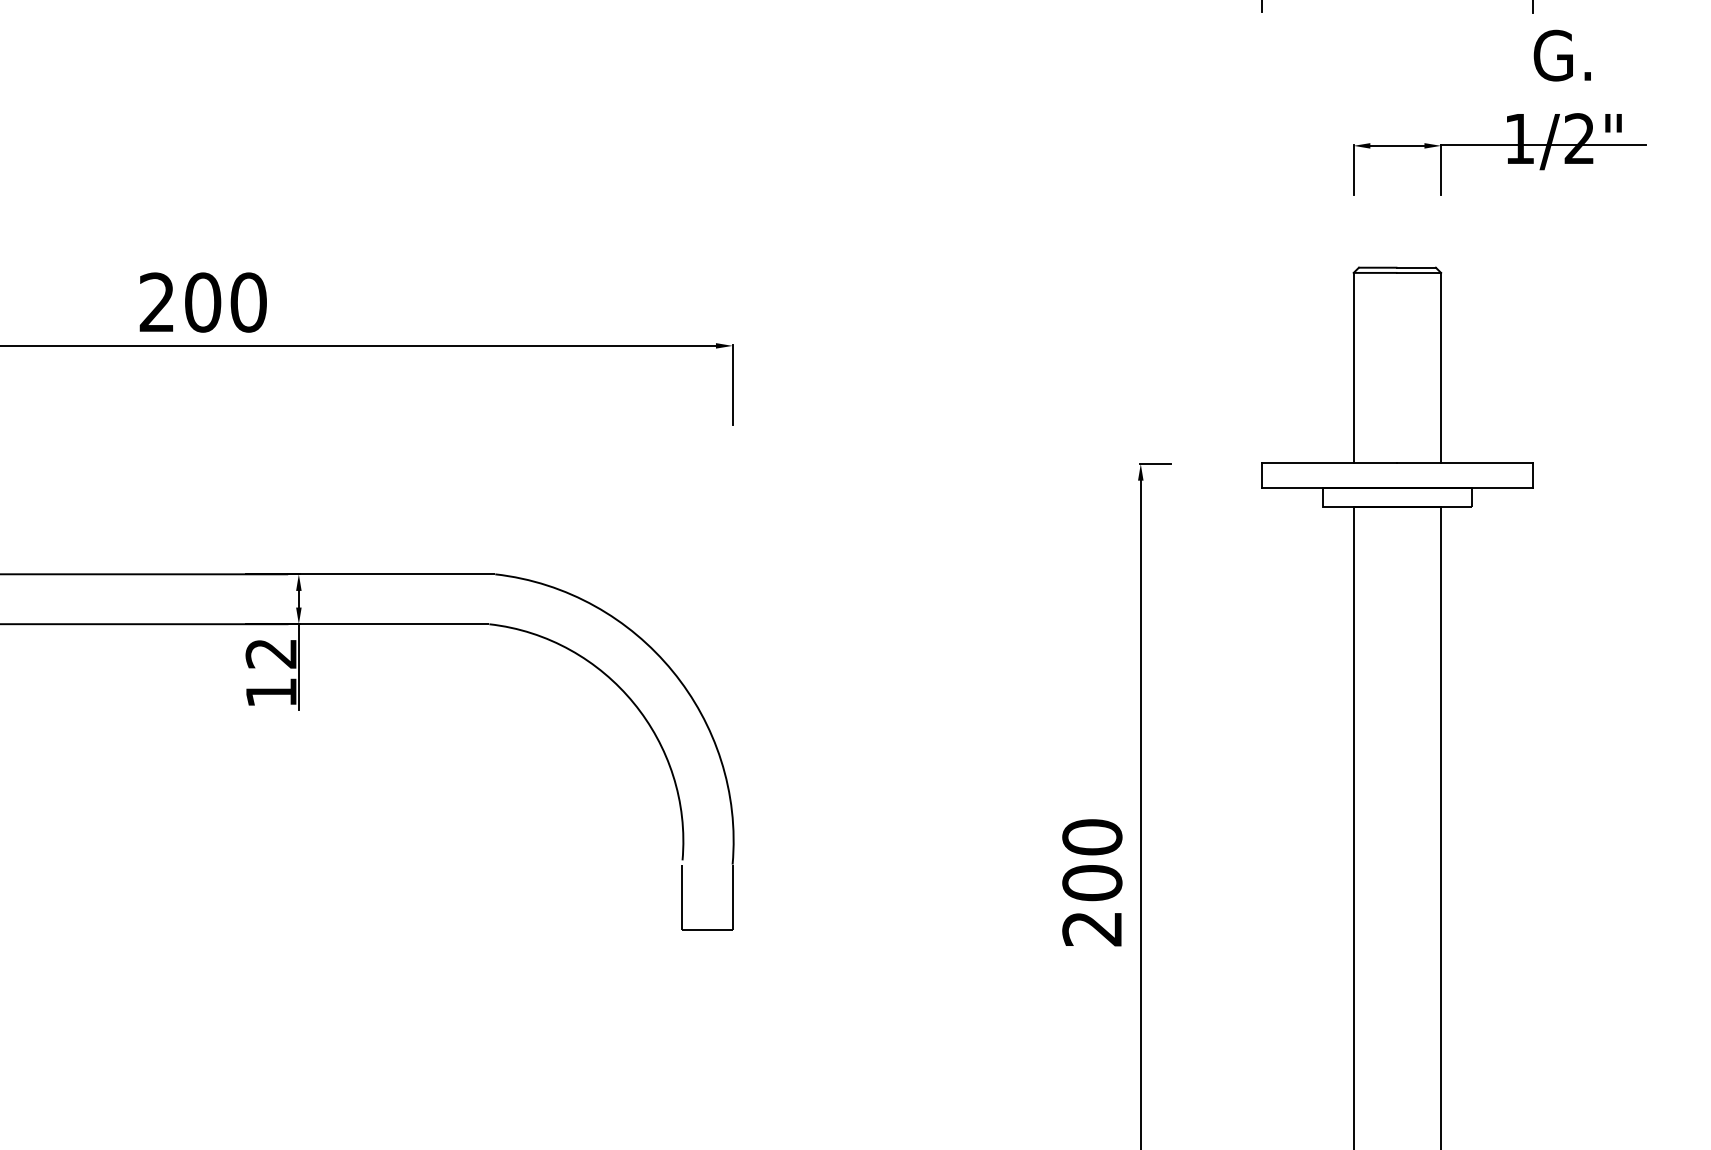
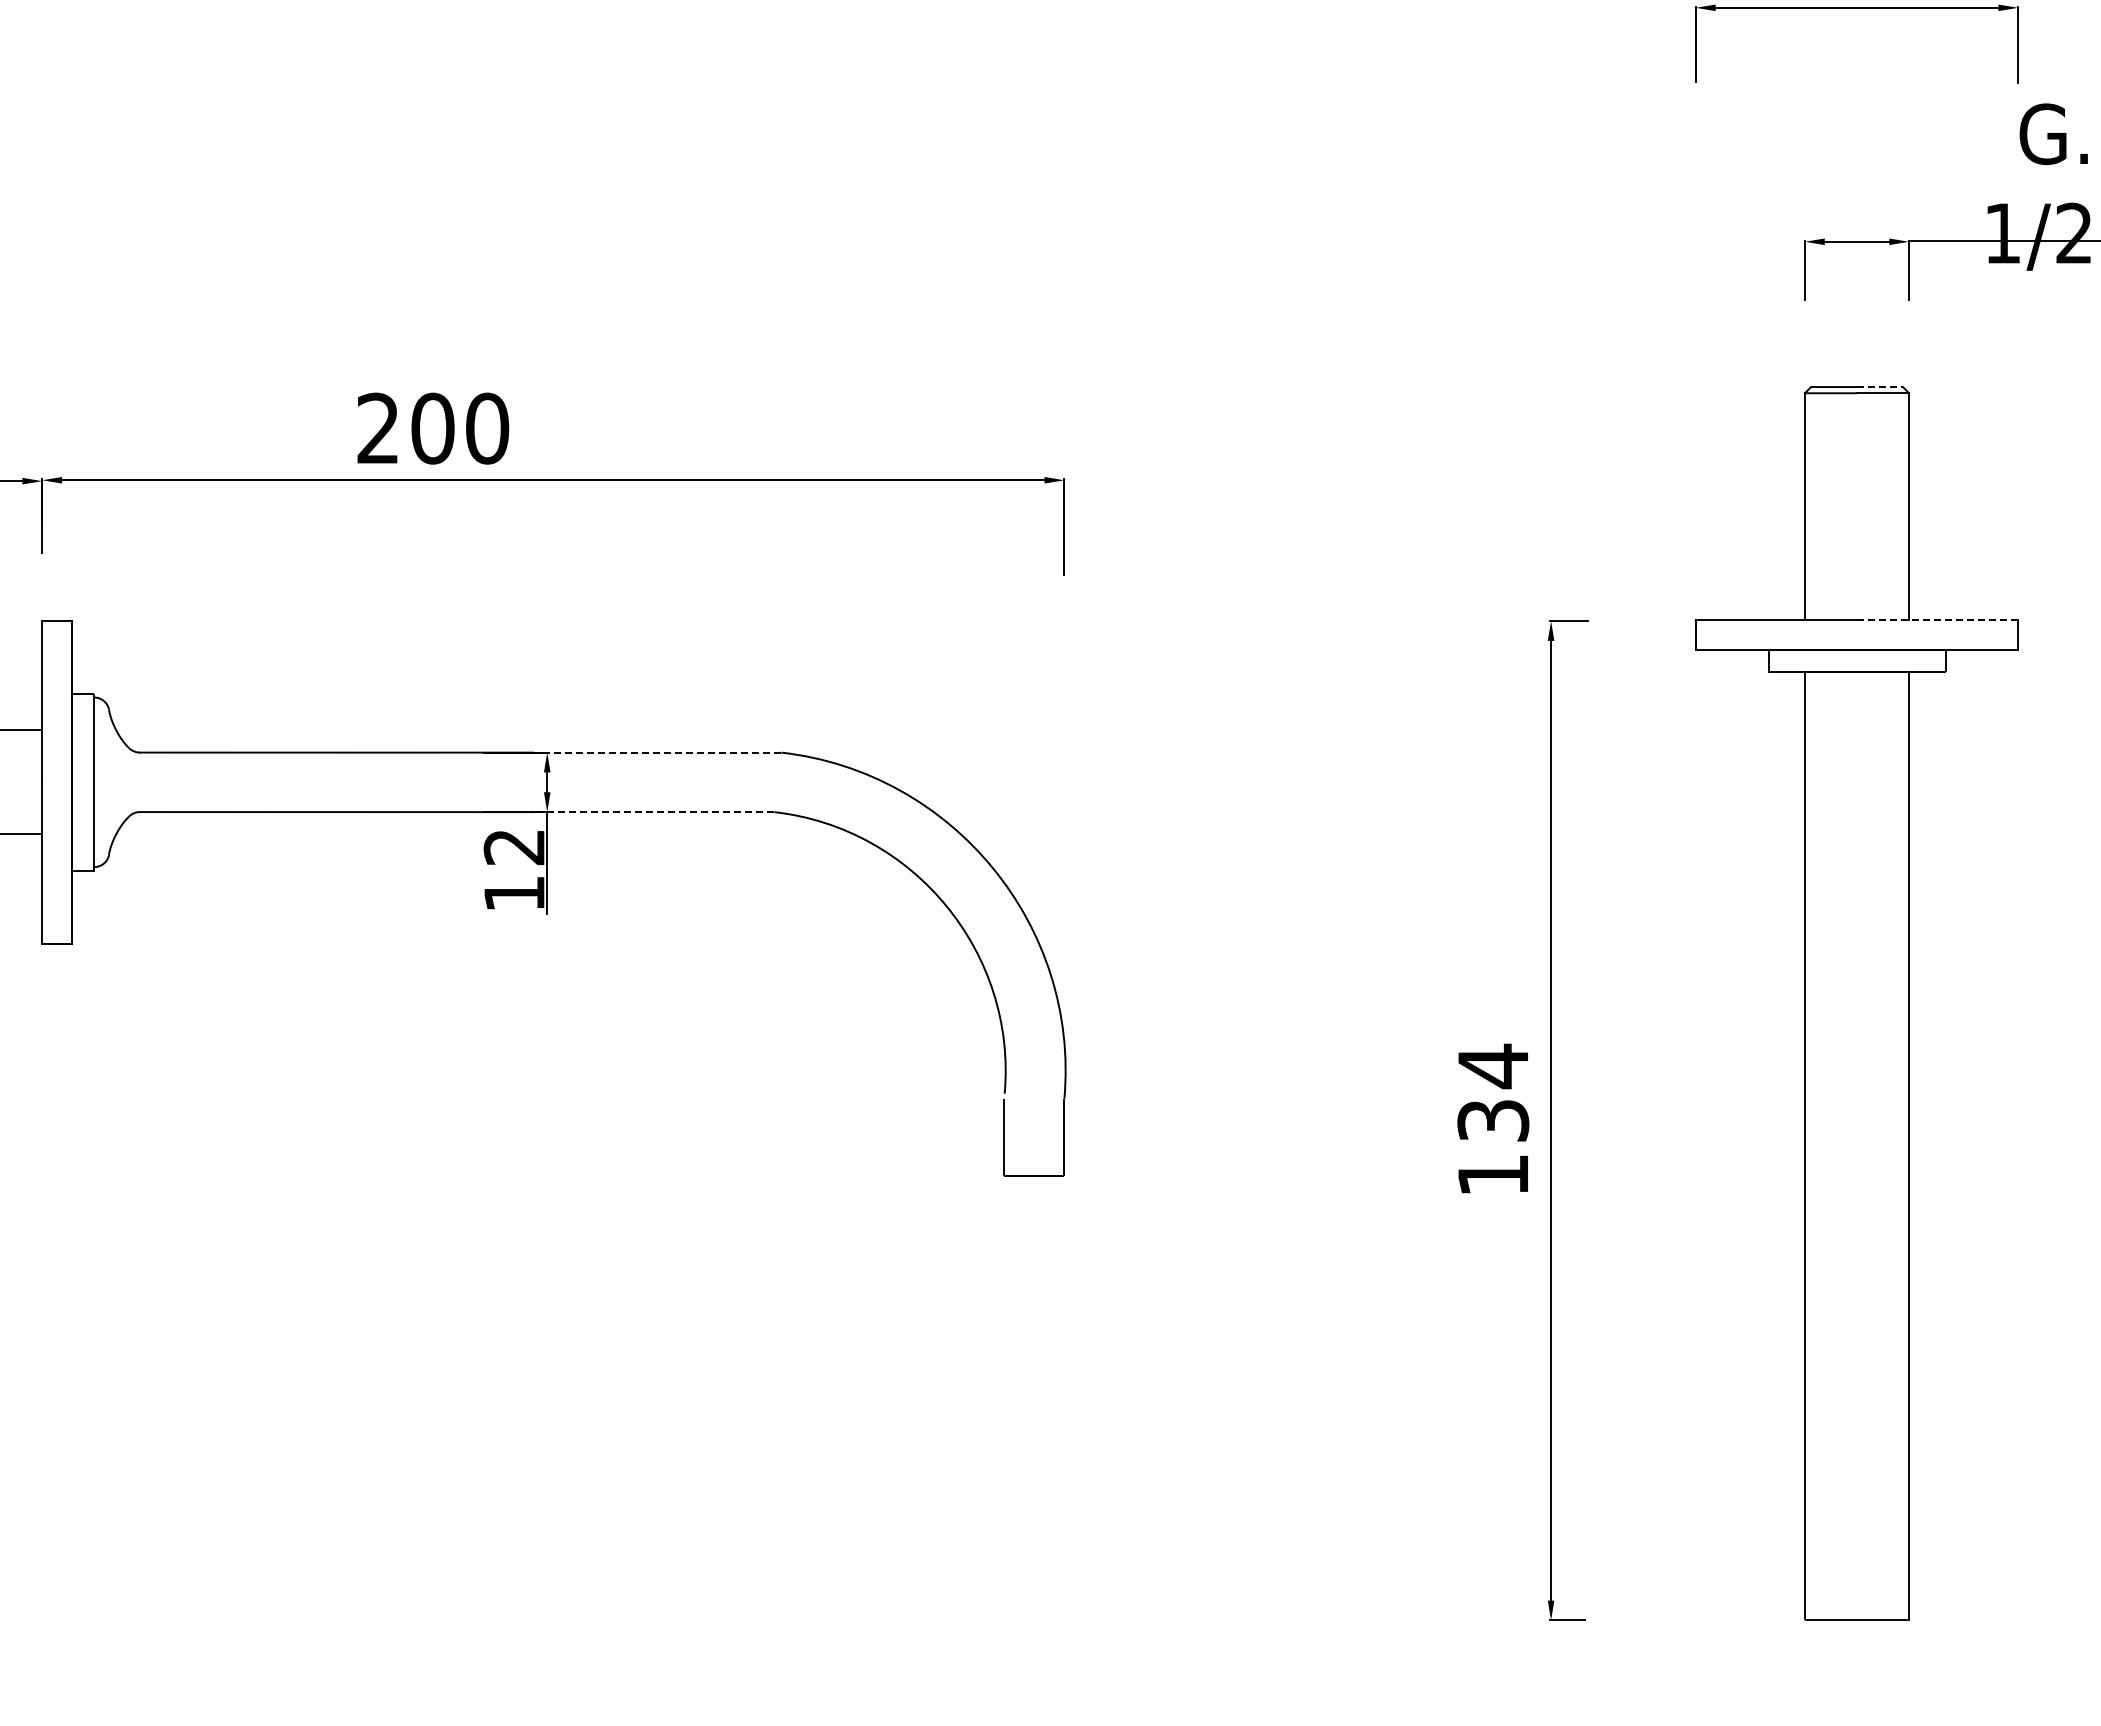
line: (1416, 268) -> (1879, 387), solid -> dashed
line: (1464, 463) -> (1937, 620), solid -> dashed
line: (390, 574) -> (656, 752), solid -> dashed
line: (384, 624) -> (649, 812), solid -> dashed
text: (1092, 882) -> (1493, 1119), 200 -> 134

